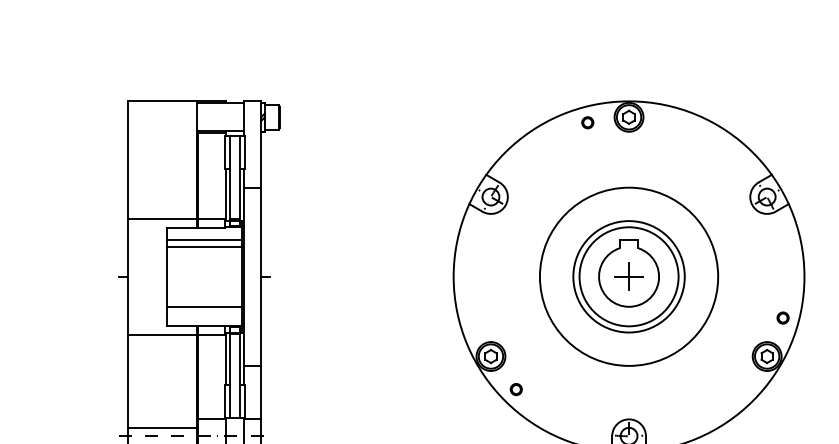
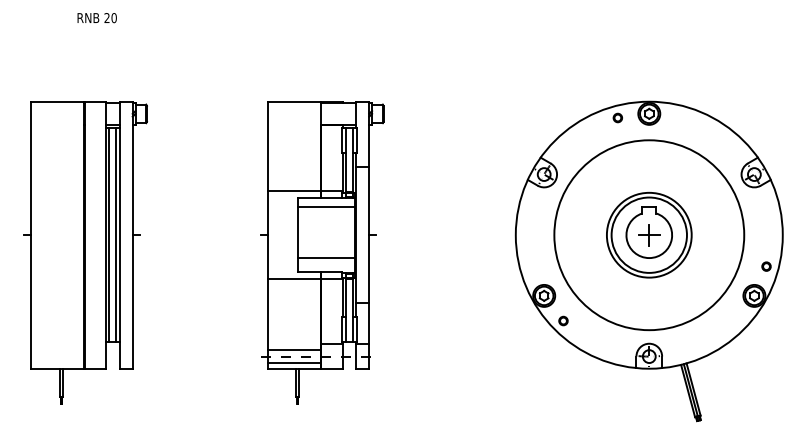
line: (203, 246) -> (325, 212), removed
circle: (629, 277) -> (649, 235), size x1.4

